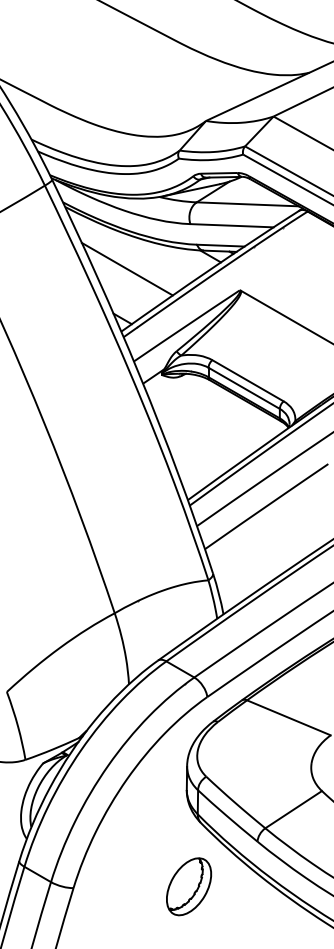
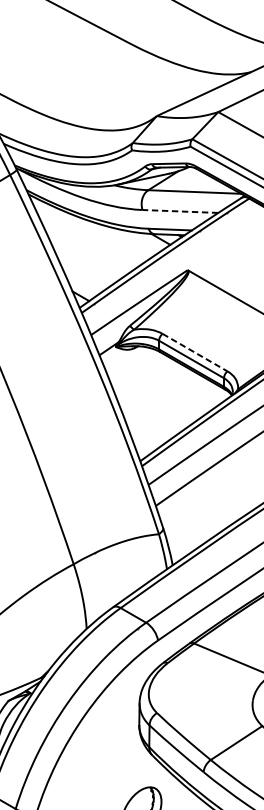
line: (231, 225) -> (179, 211), solid -> dashed
line: (126, 268) -> (84, 250), removed
line: (248, 381) -> (195, 353), solid -> dashed

